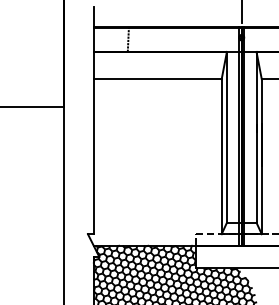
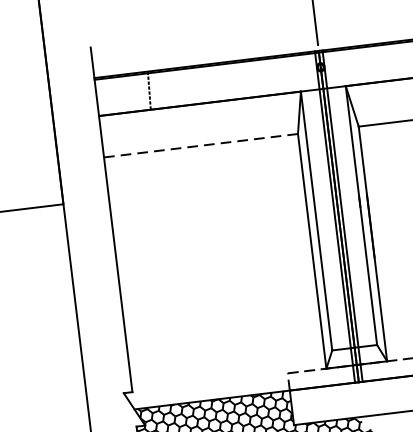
line: (158, 79) -> (202, 145), solid -> dashed

